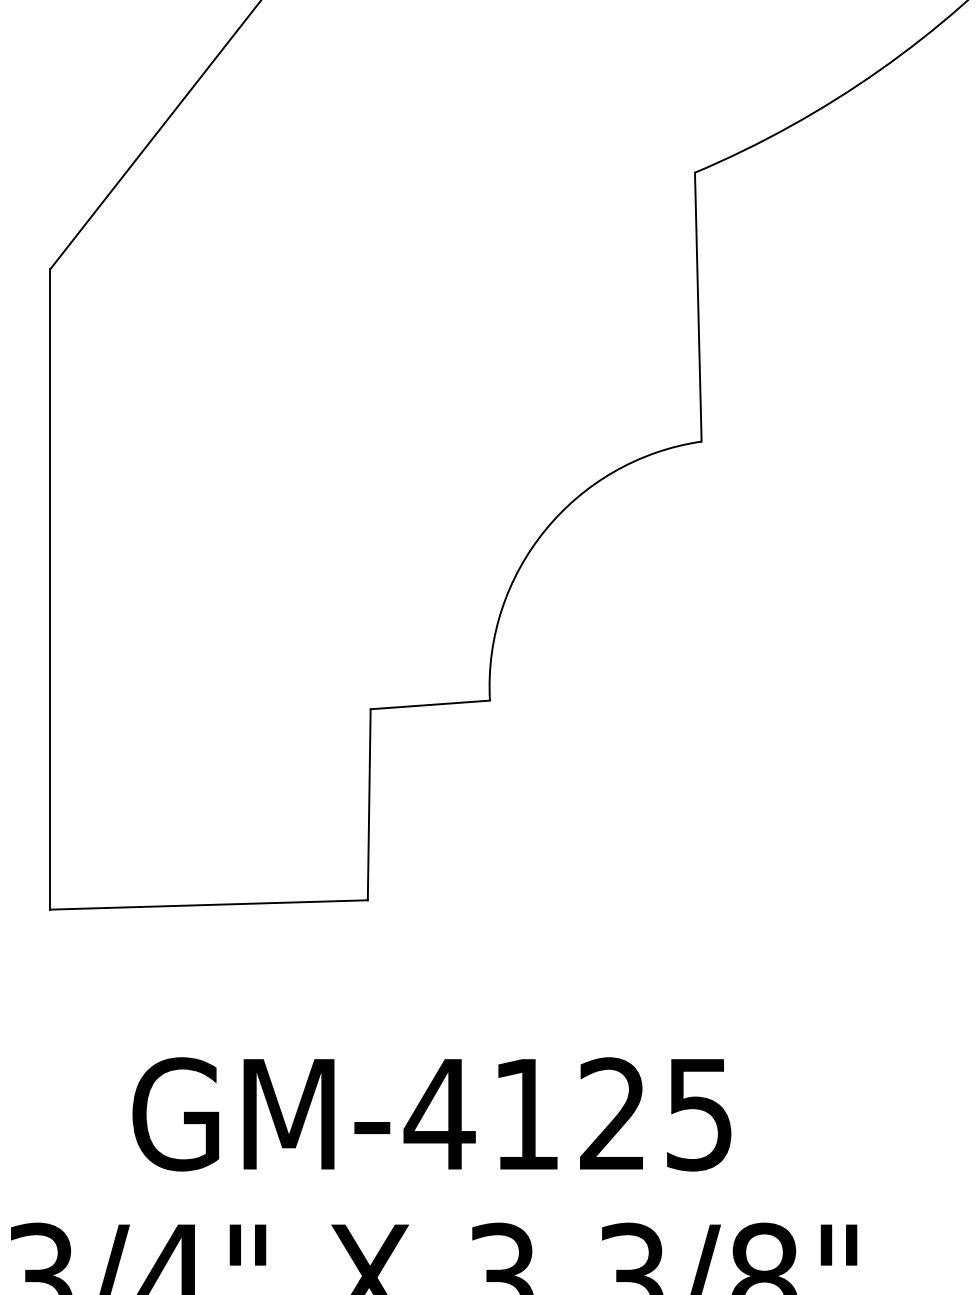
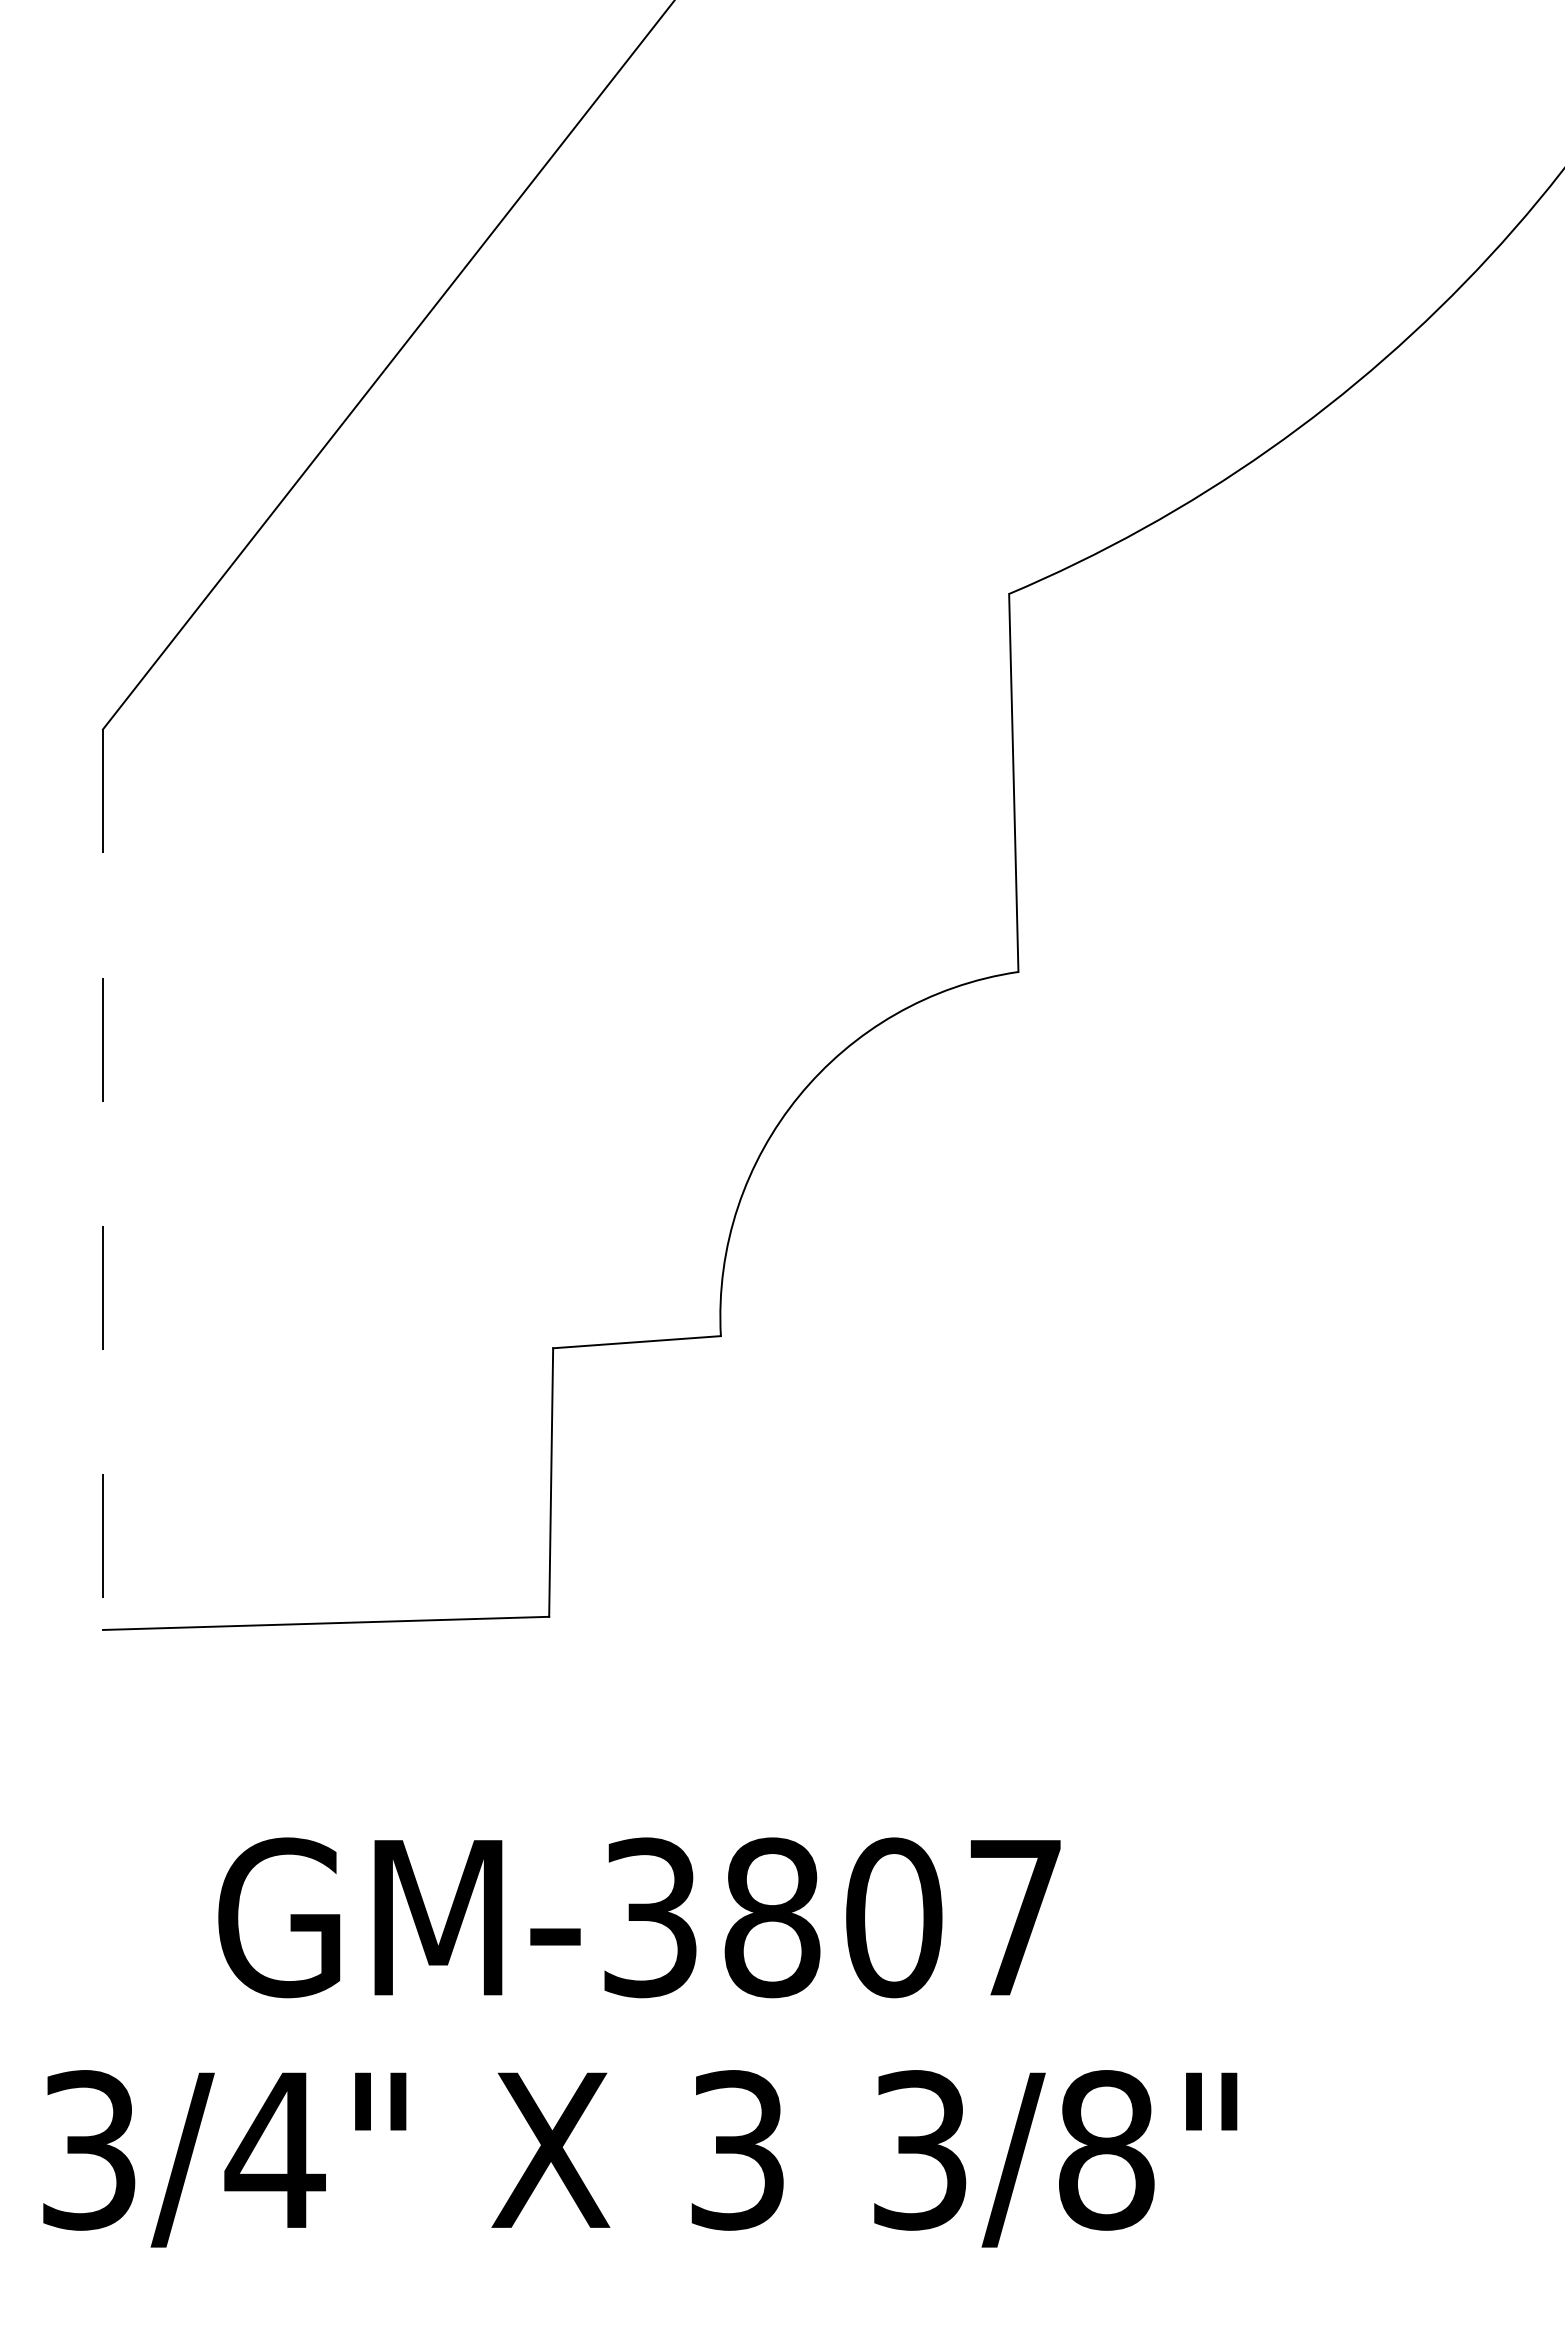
line: (50, 589) -> (103, 1180), solid -> dashed
text: (567, 1114) -> (829, 1917), GM-4125 -> GM-3807

